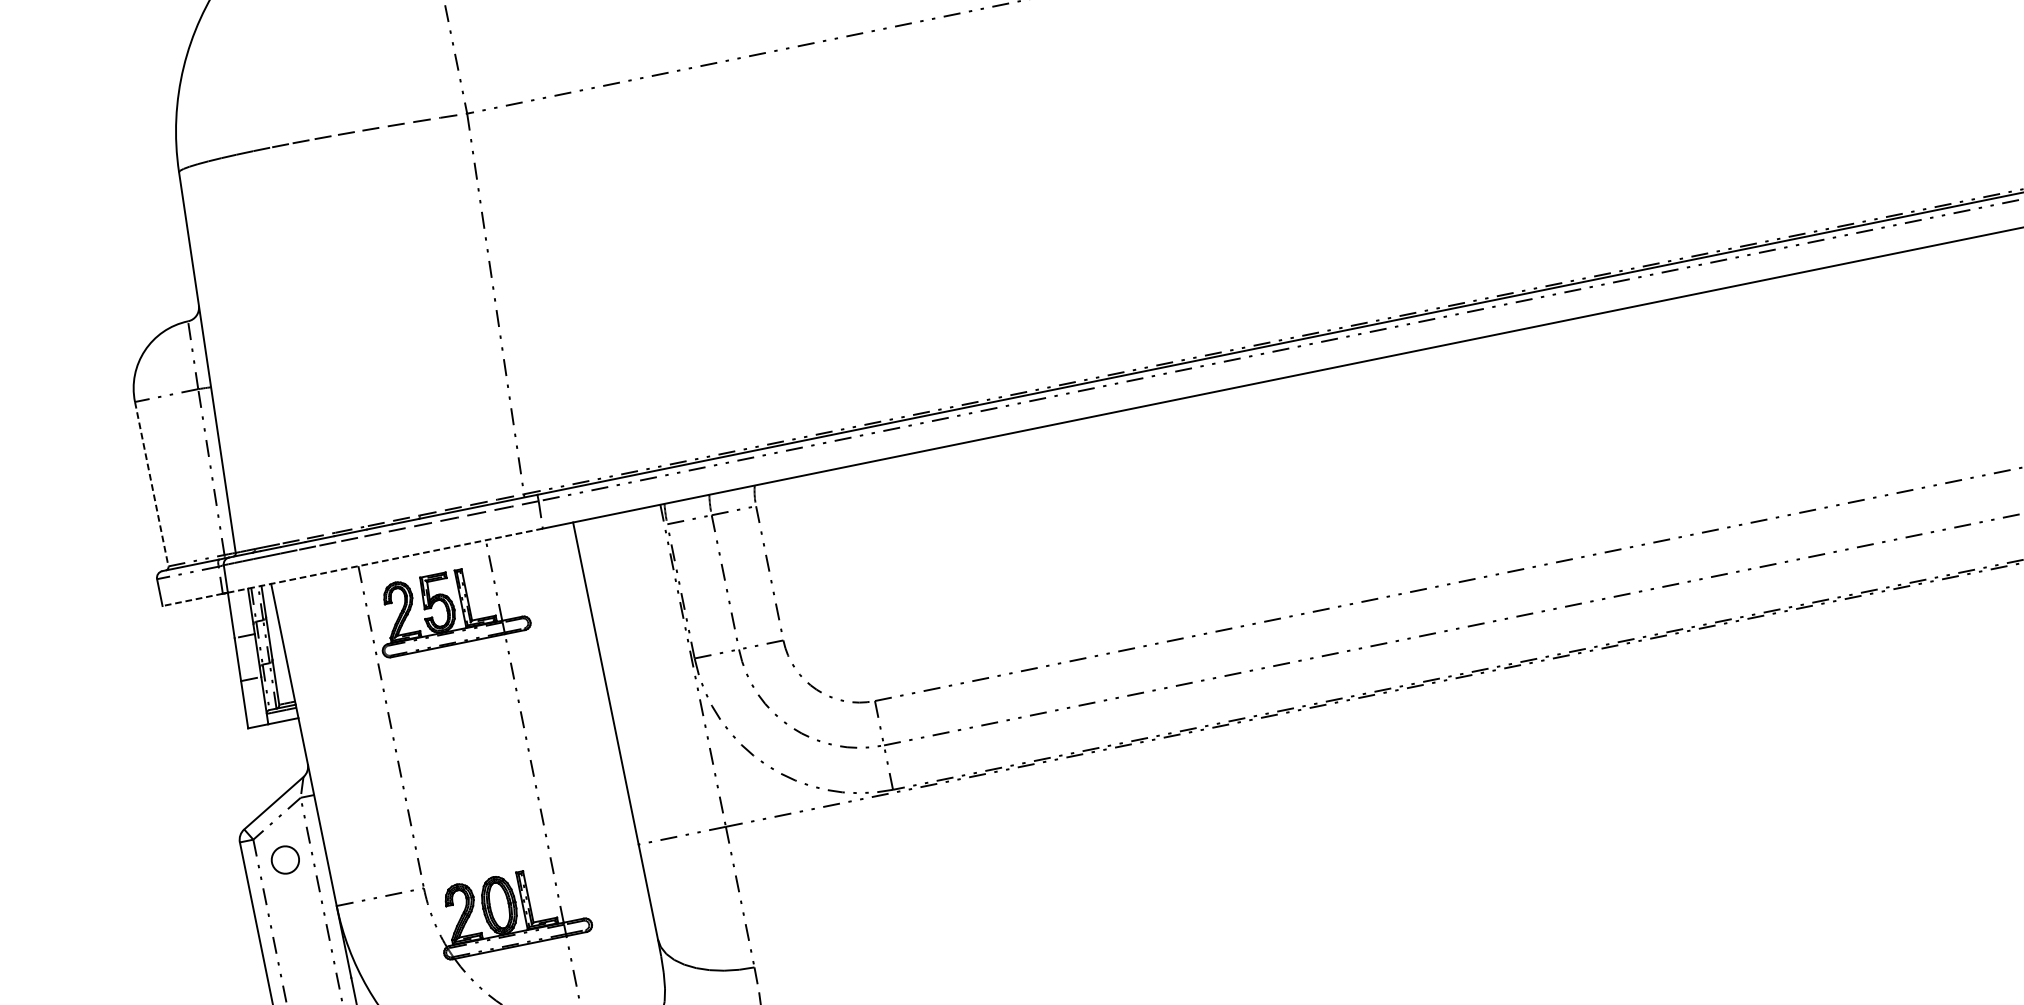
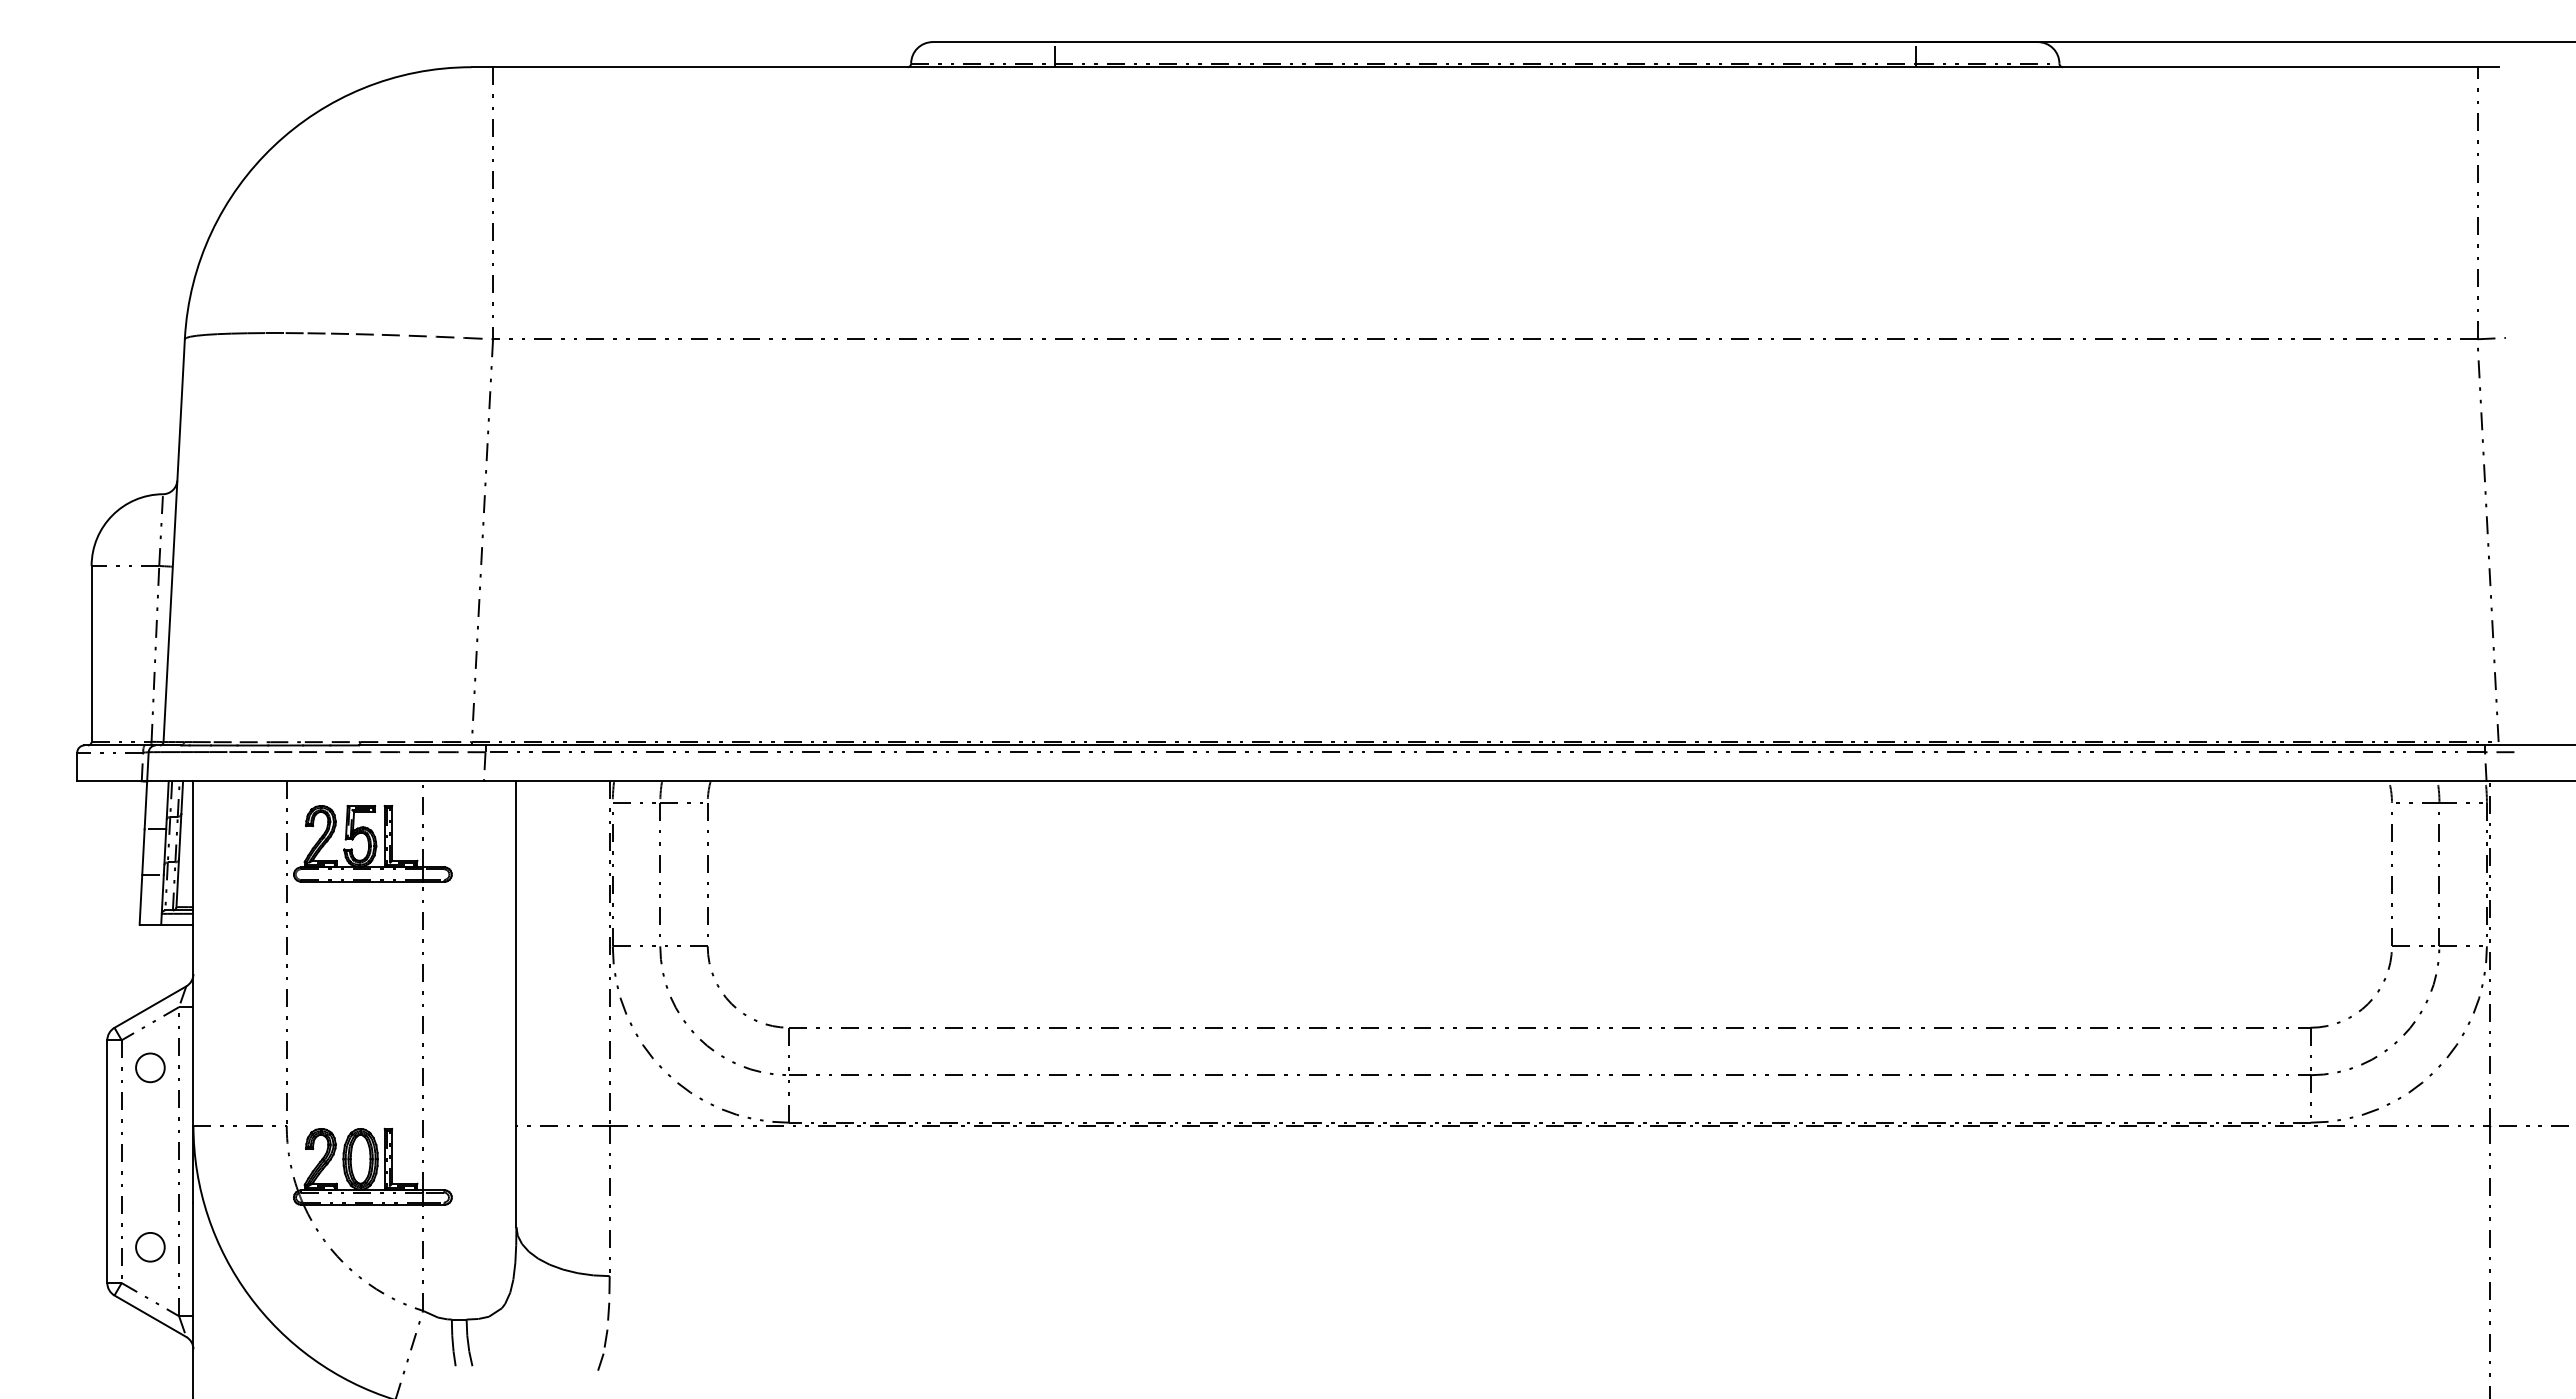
line: (151, 483) -> (91, 653), dashed -> solid
line: (385, 560) -> (315, 781), dashed -> solid
line: (192, 600) -> (109, 781), dashed -> solid

